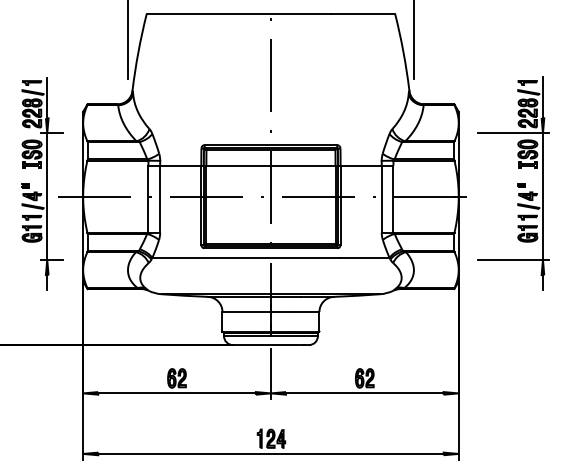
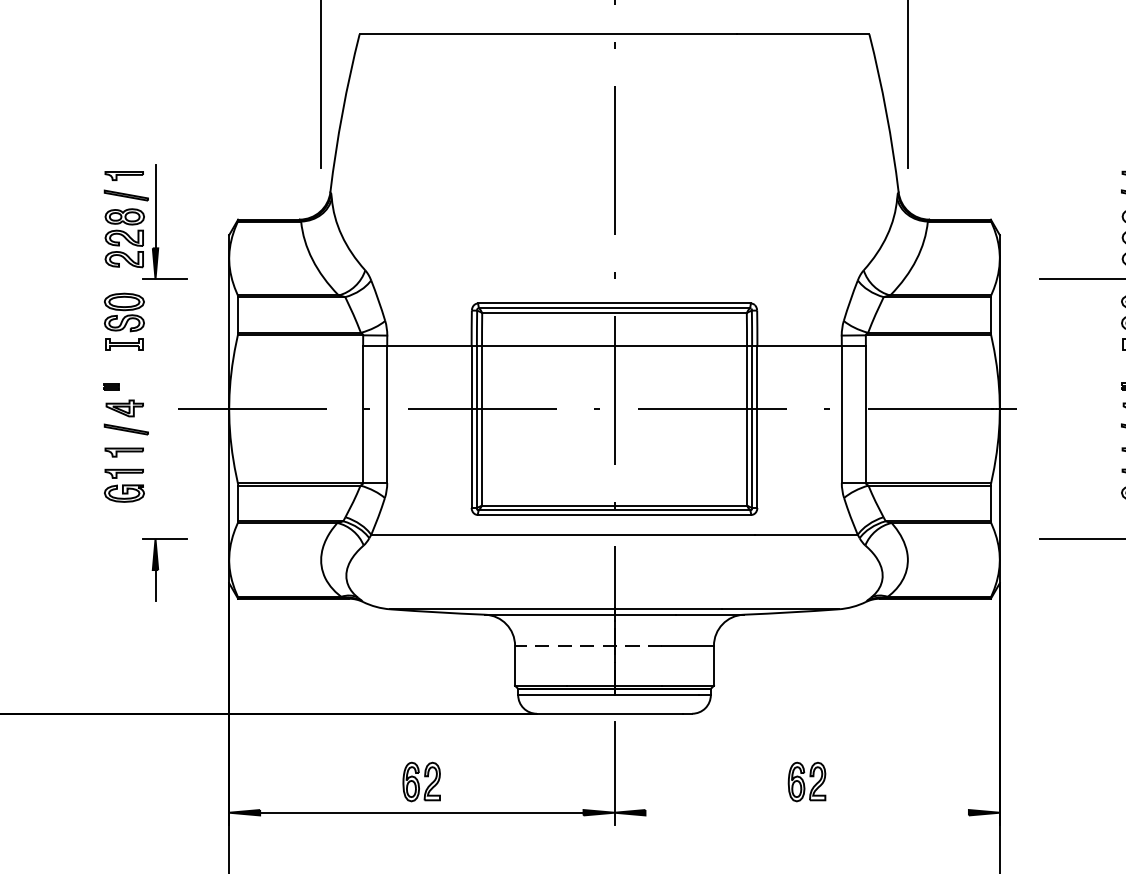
line: (47, 196) -> (156, 408), removed
line: (258, 312) -> (588, 646), solid -> dashed
line: (364, 393) -> (806, 812), removed

